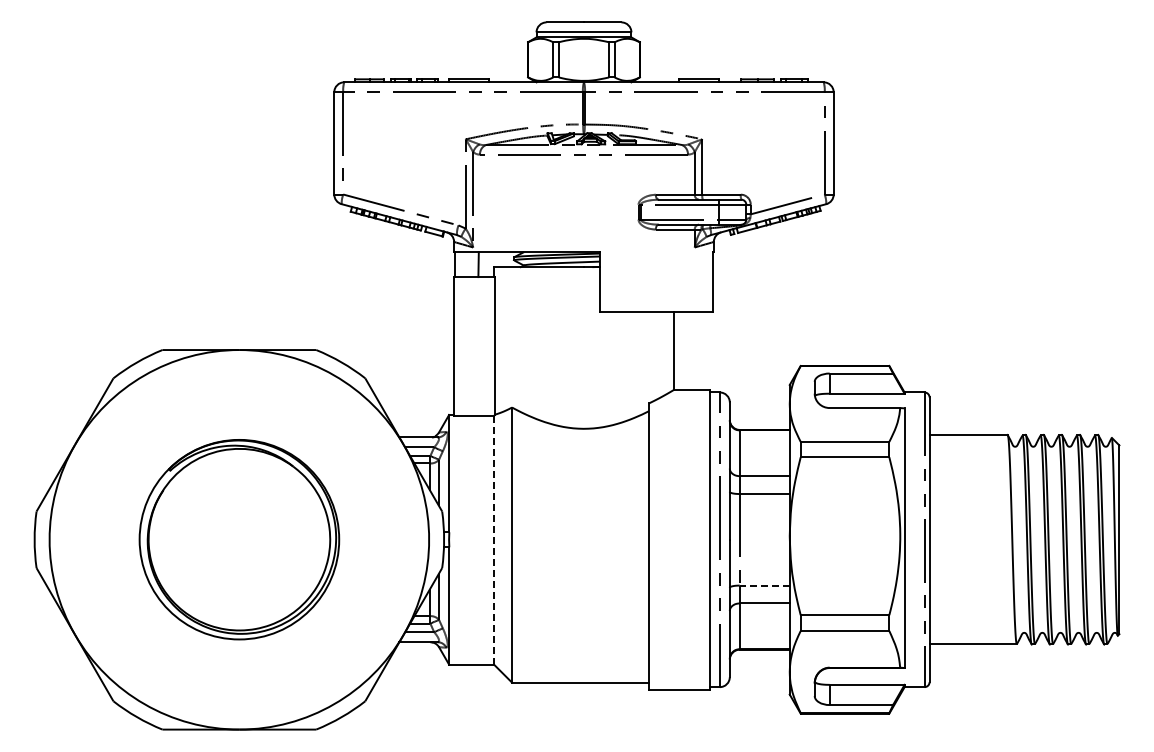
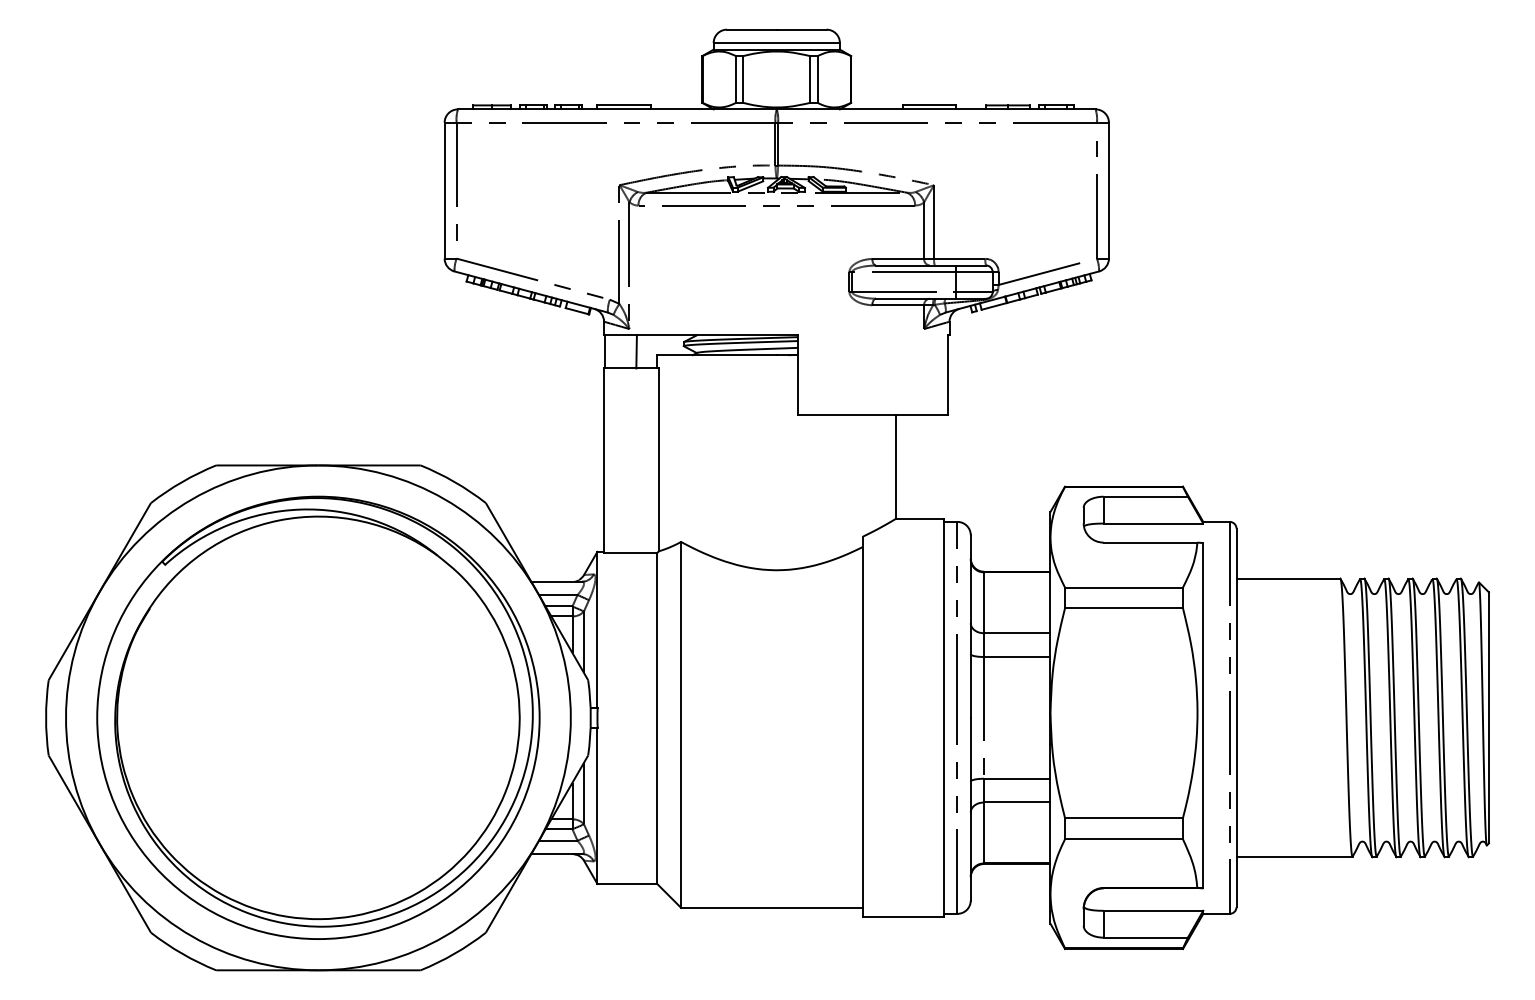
part: (239, 539) -> (318, 717), size x1.67
line: (494, 539) -> (657, 717), dashed -> solid
line: (764, 585) -> (1016, 778), dashed -> solid

